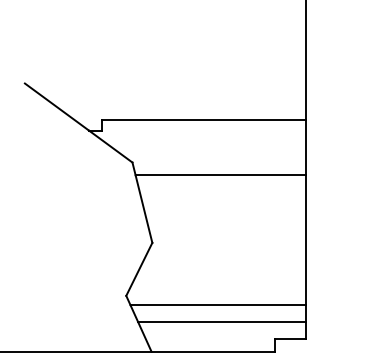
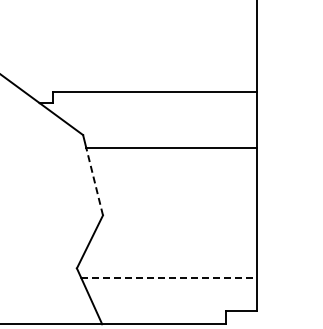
line: (144, 209) -> (95, 182), solid -> dashed
line: (218, 305) -> (169, 278), solid -> dashed
line: (222, 322) -> (173, 295), removed

